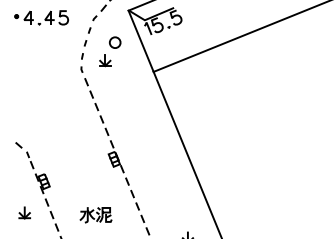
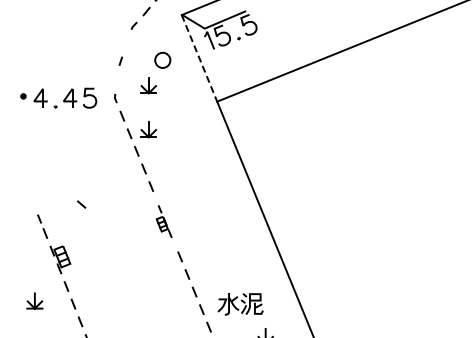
part: (41, 17) -> (58, 97), moved
line: (89, 30) -> (126, 42), removed
line: (141, 41) -> (199, 58), solid -> dashed
line: (82, 56) -> (116, 79), removed
part: (105, 91) -> (148, 129), added
line: (18, 145) -> (81, 204), moved
part: (115, 156) -> (163, 221), size x0.7
part: (95, 215) -> (240, 304), moved

